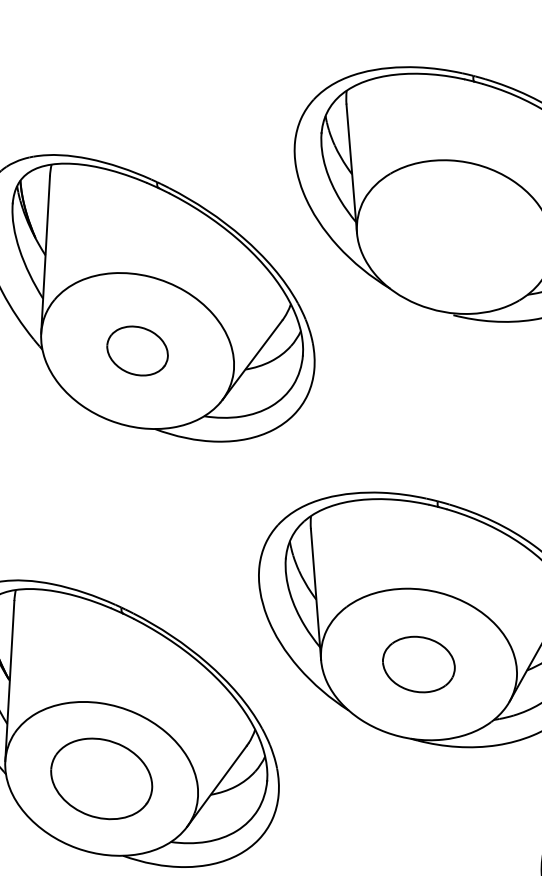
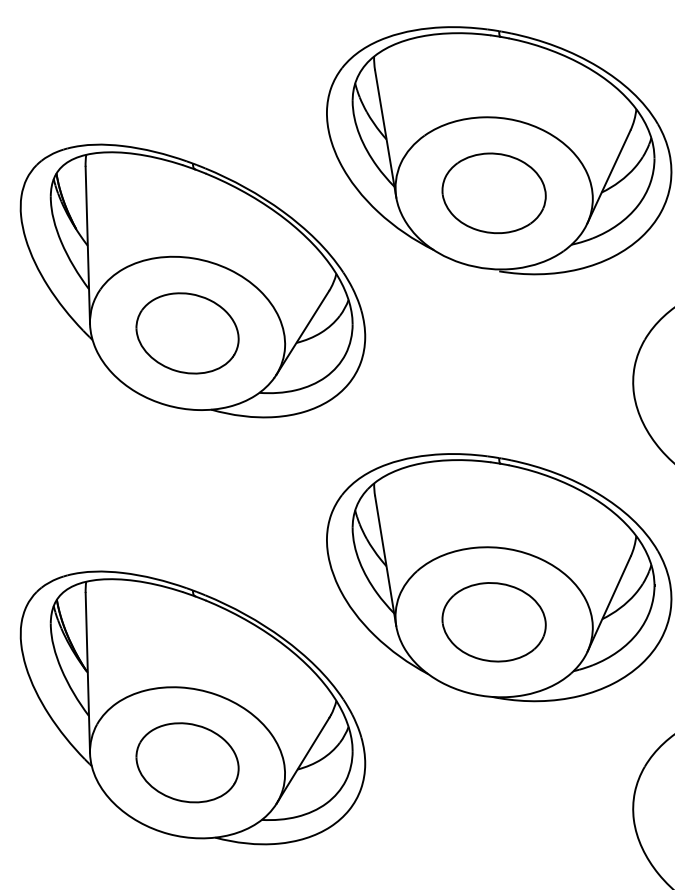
part: (454, 237) -> (493, 193), added
part: (137, 351) -> (187, 333), size x1.67
part: (418, 664) -> (493, 622), size x1.43

